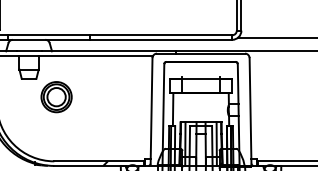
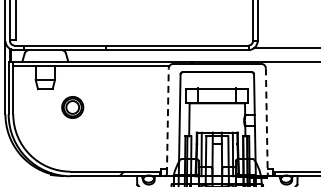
part: (56, 97) -> (72, 107), size x0.7
line: (151, 111) -> (167, 121), solid -> dashed
line: (250, 111) -> (266, 121), solid -> dashed

